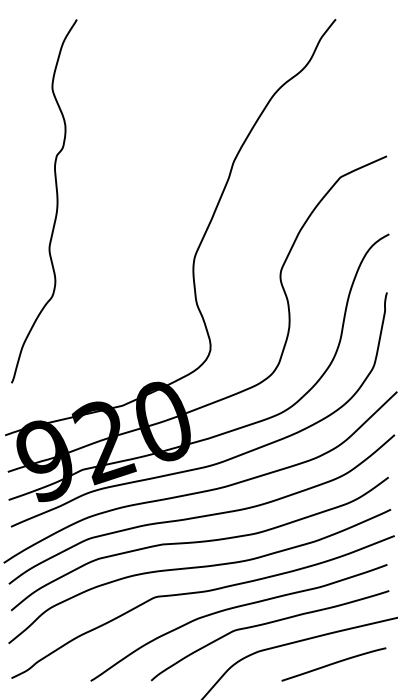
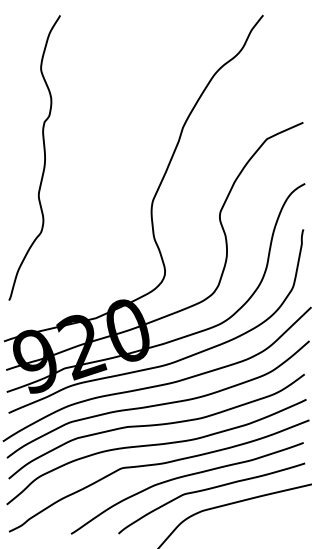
curve: (333, 663) -> (261, 520), removed

